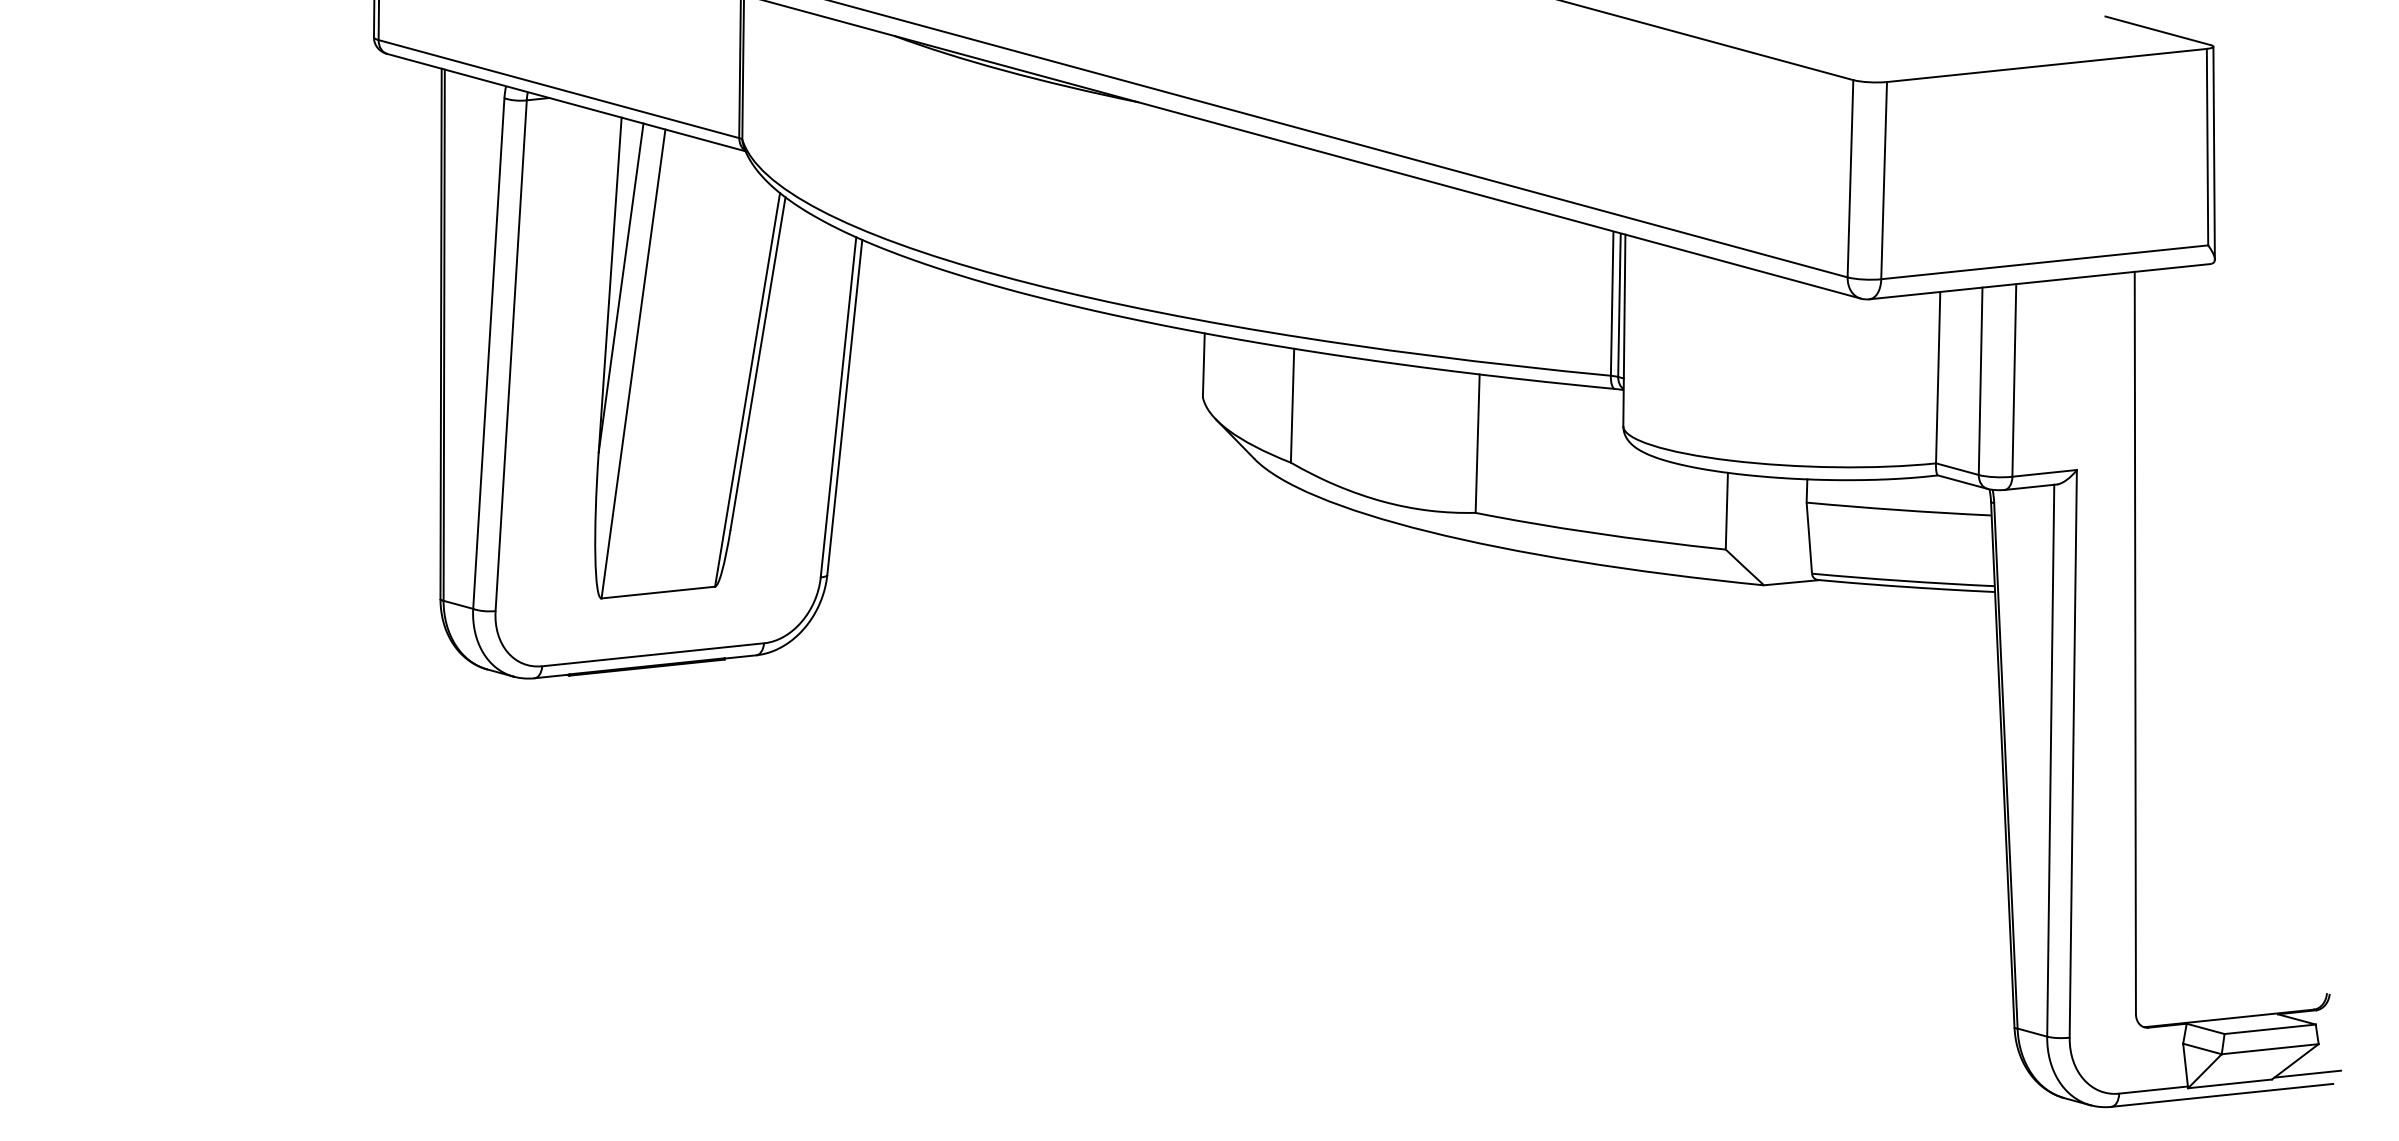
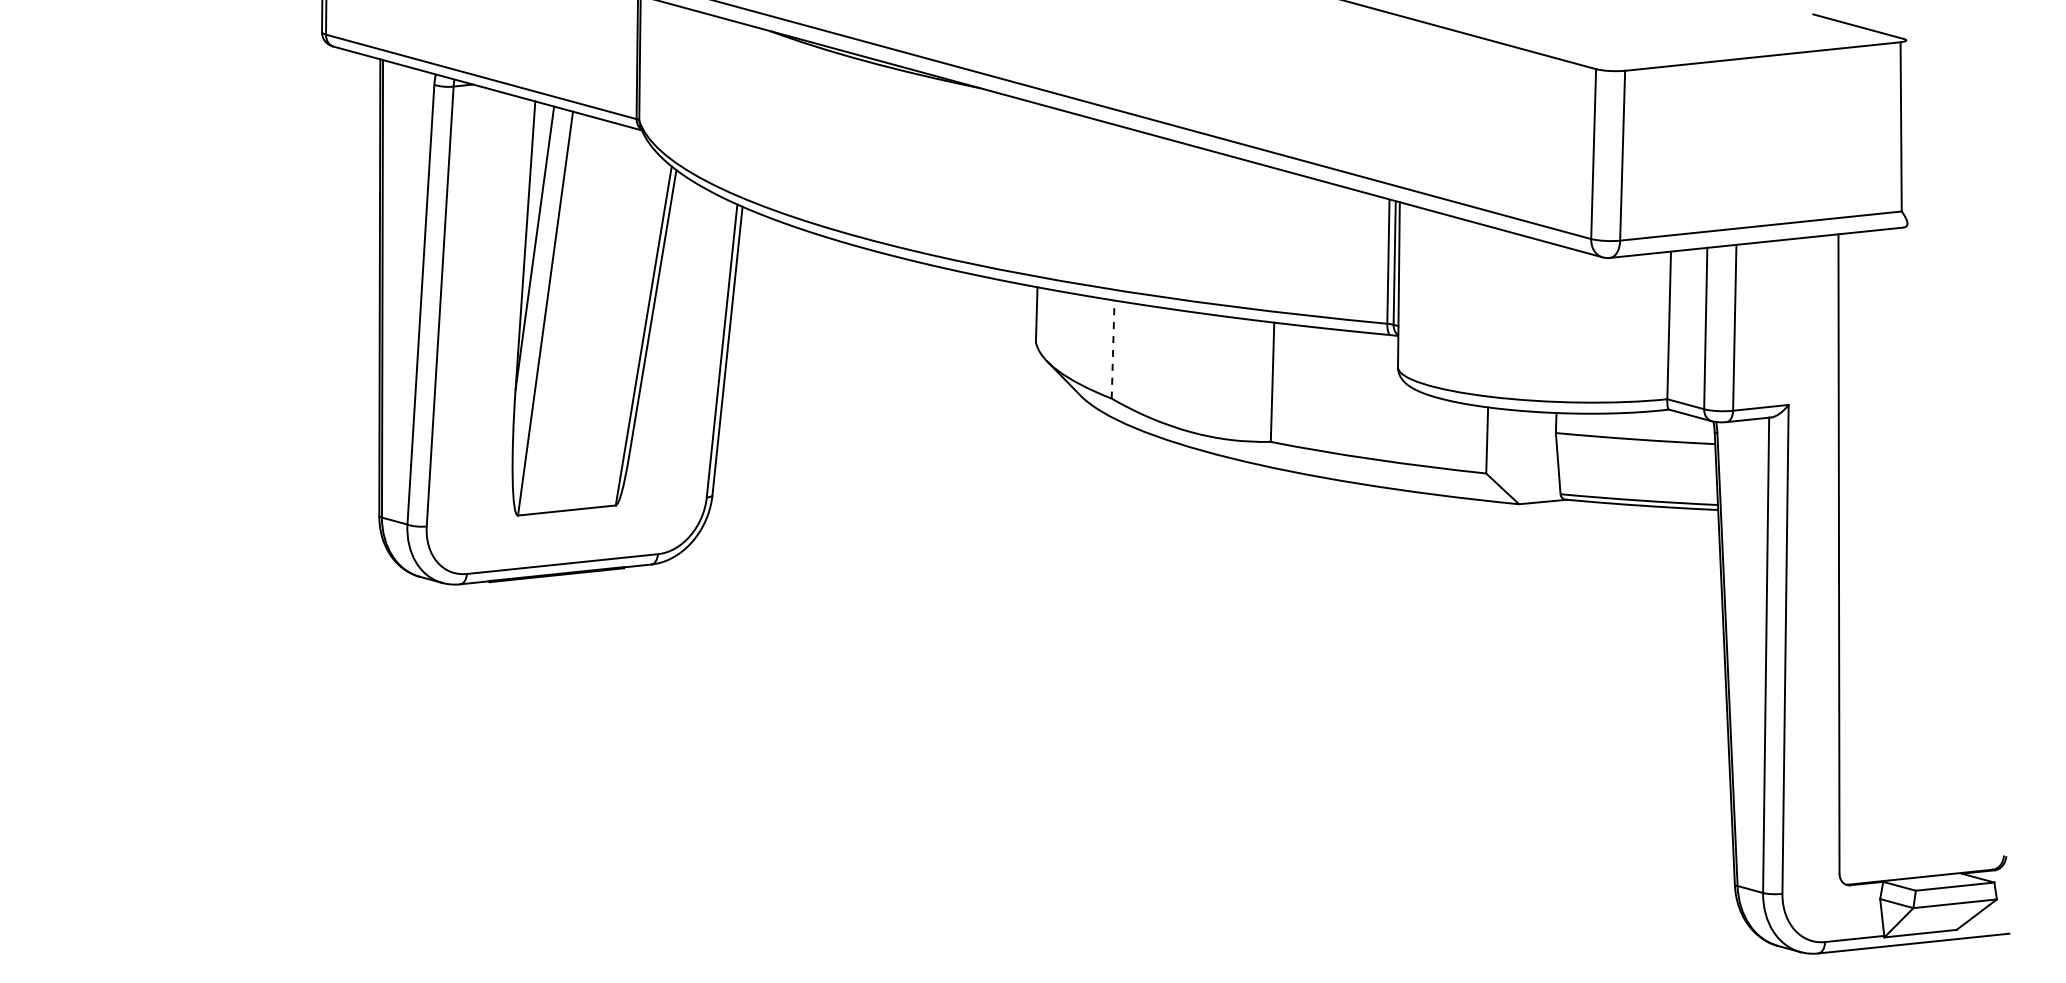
line: (2213, 152) -> (1906, 131), removed
line: (1292, 405) -> (1113, 349), solid -> dashed
line: (2307, 1074) -> (1987, 925), removed

